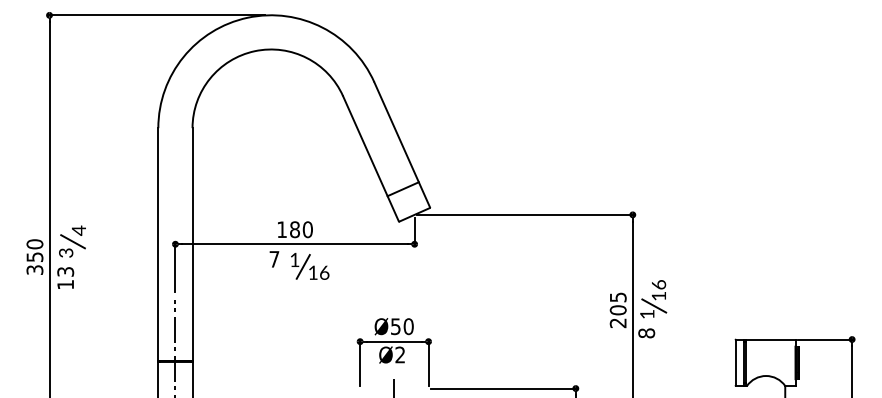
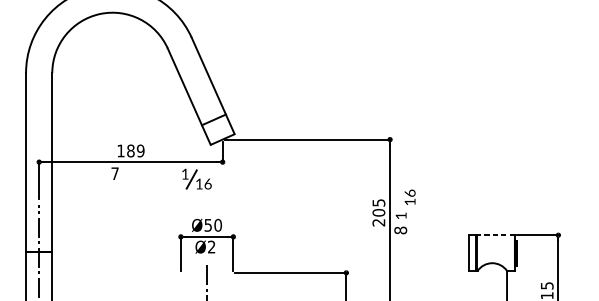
text: (307, 229) -> (140, 150), 180 -> 189
part: (310, 266) -> (197, 179), moved
line: (654, 305) -> (406, 209), removed
line: (770, 339) -> (495, 235), solid -> dashed

